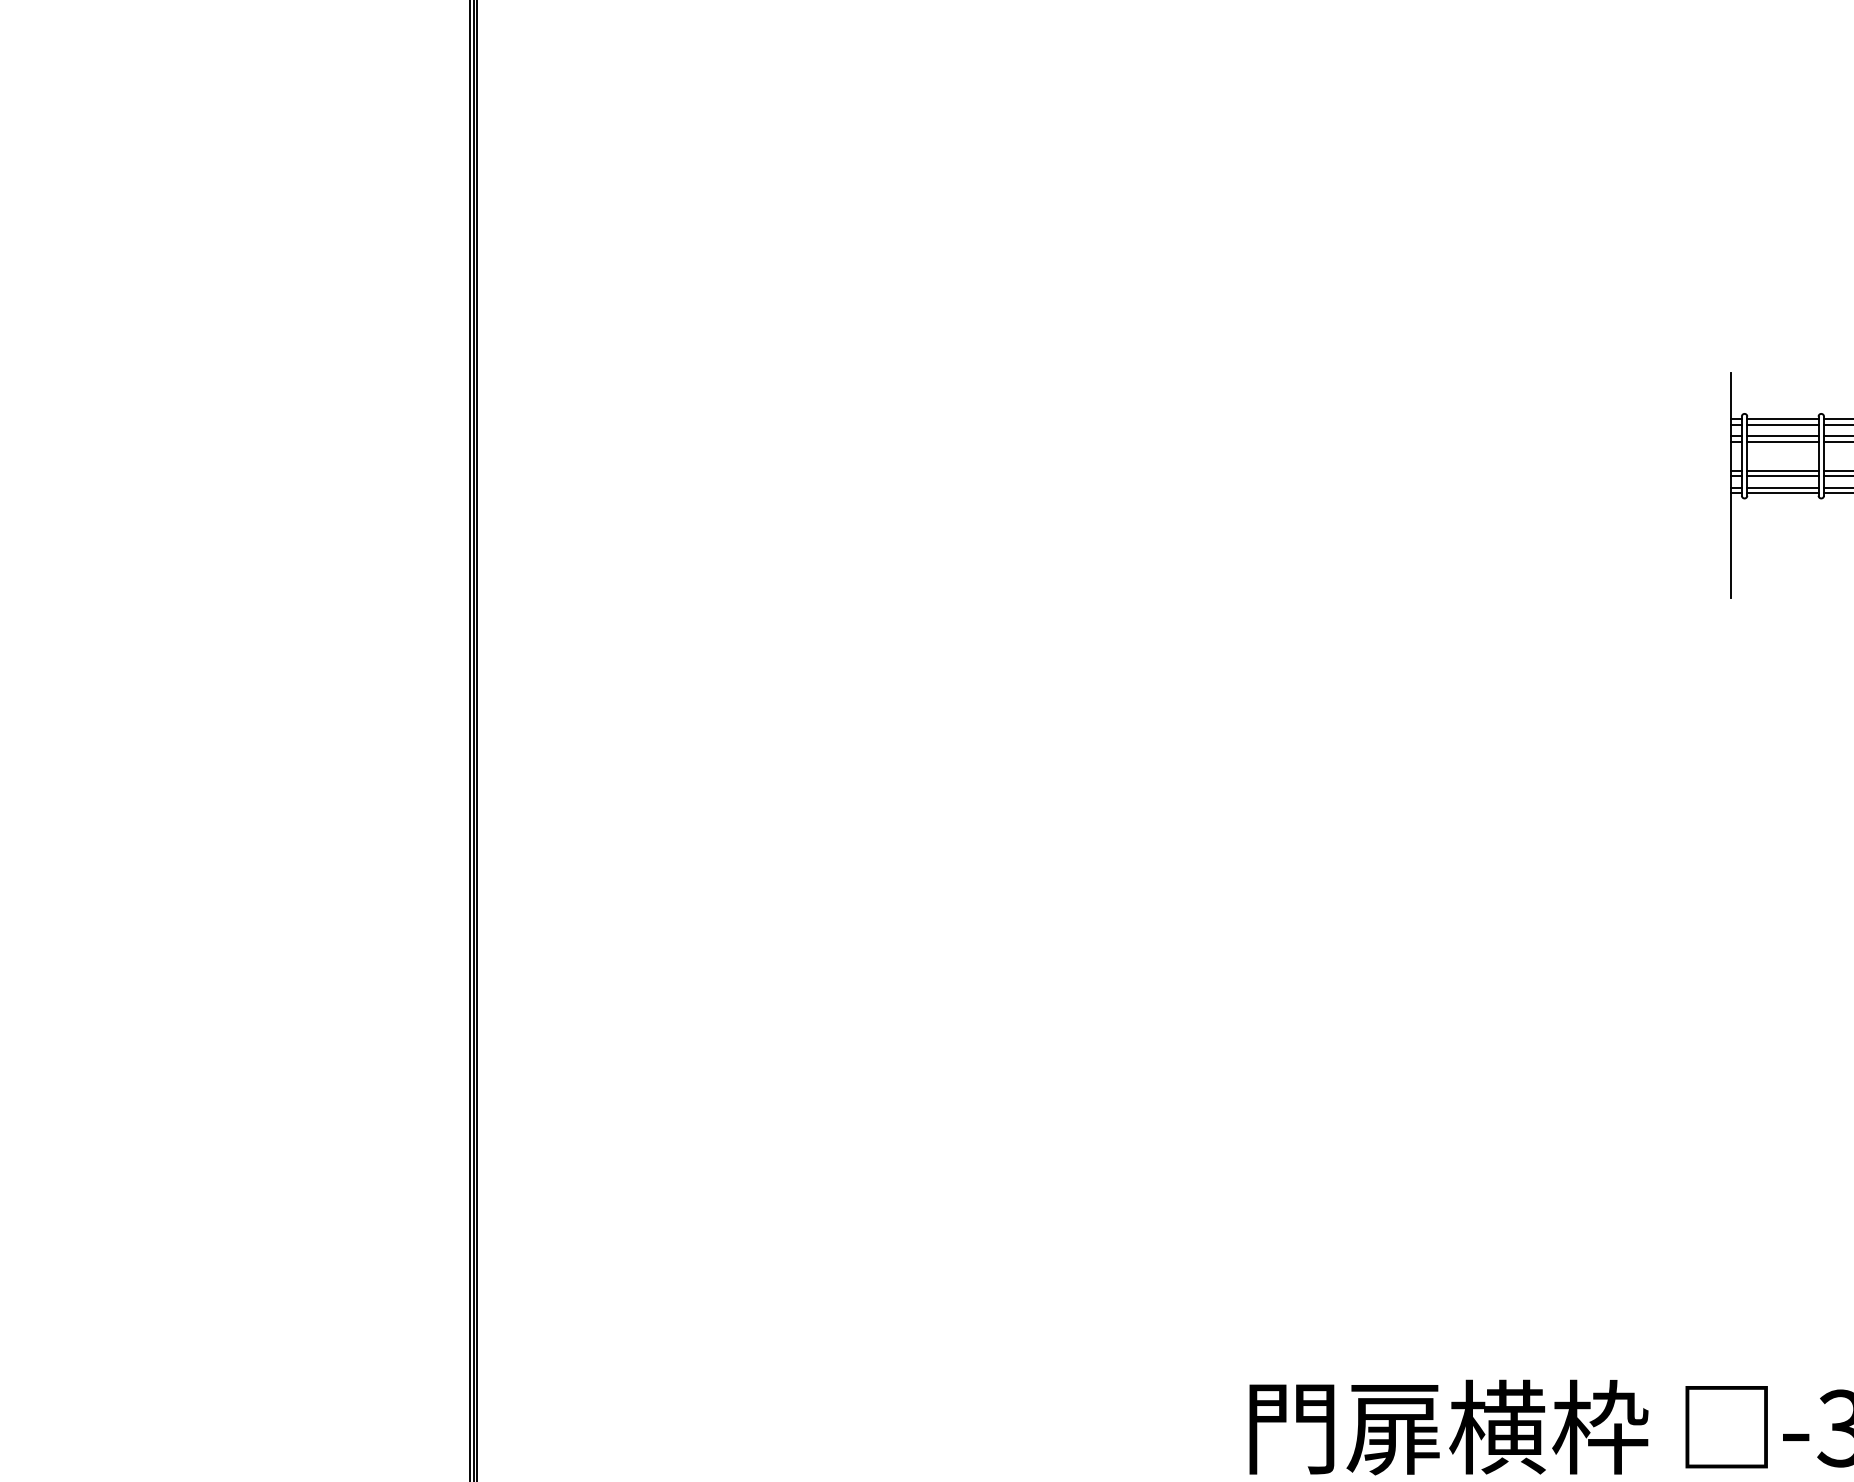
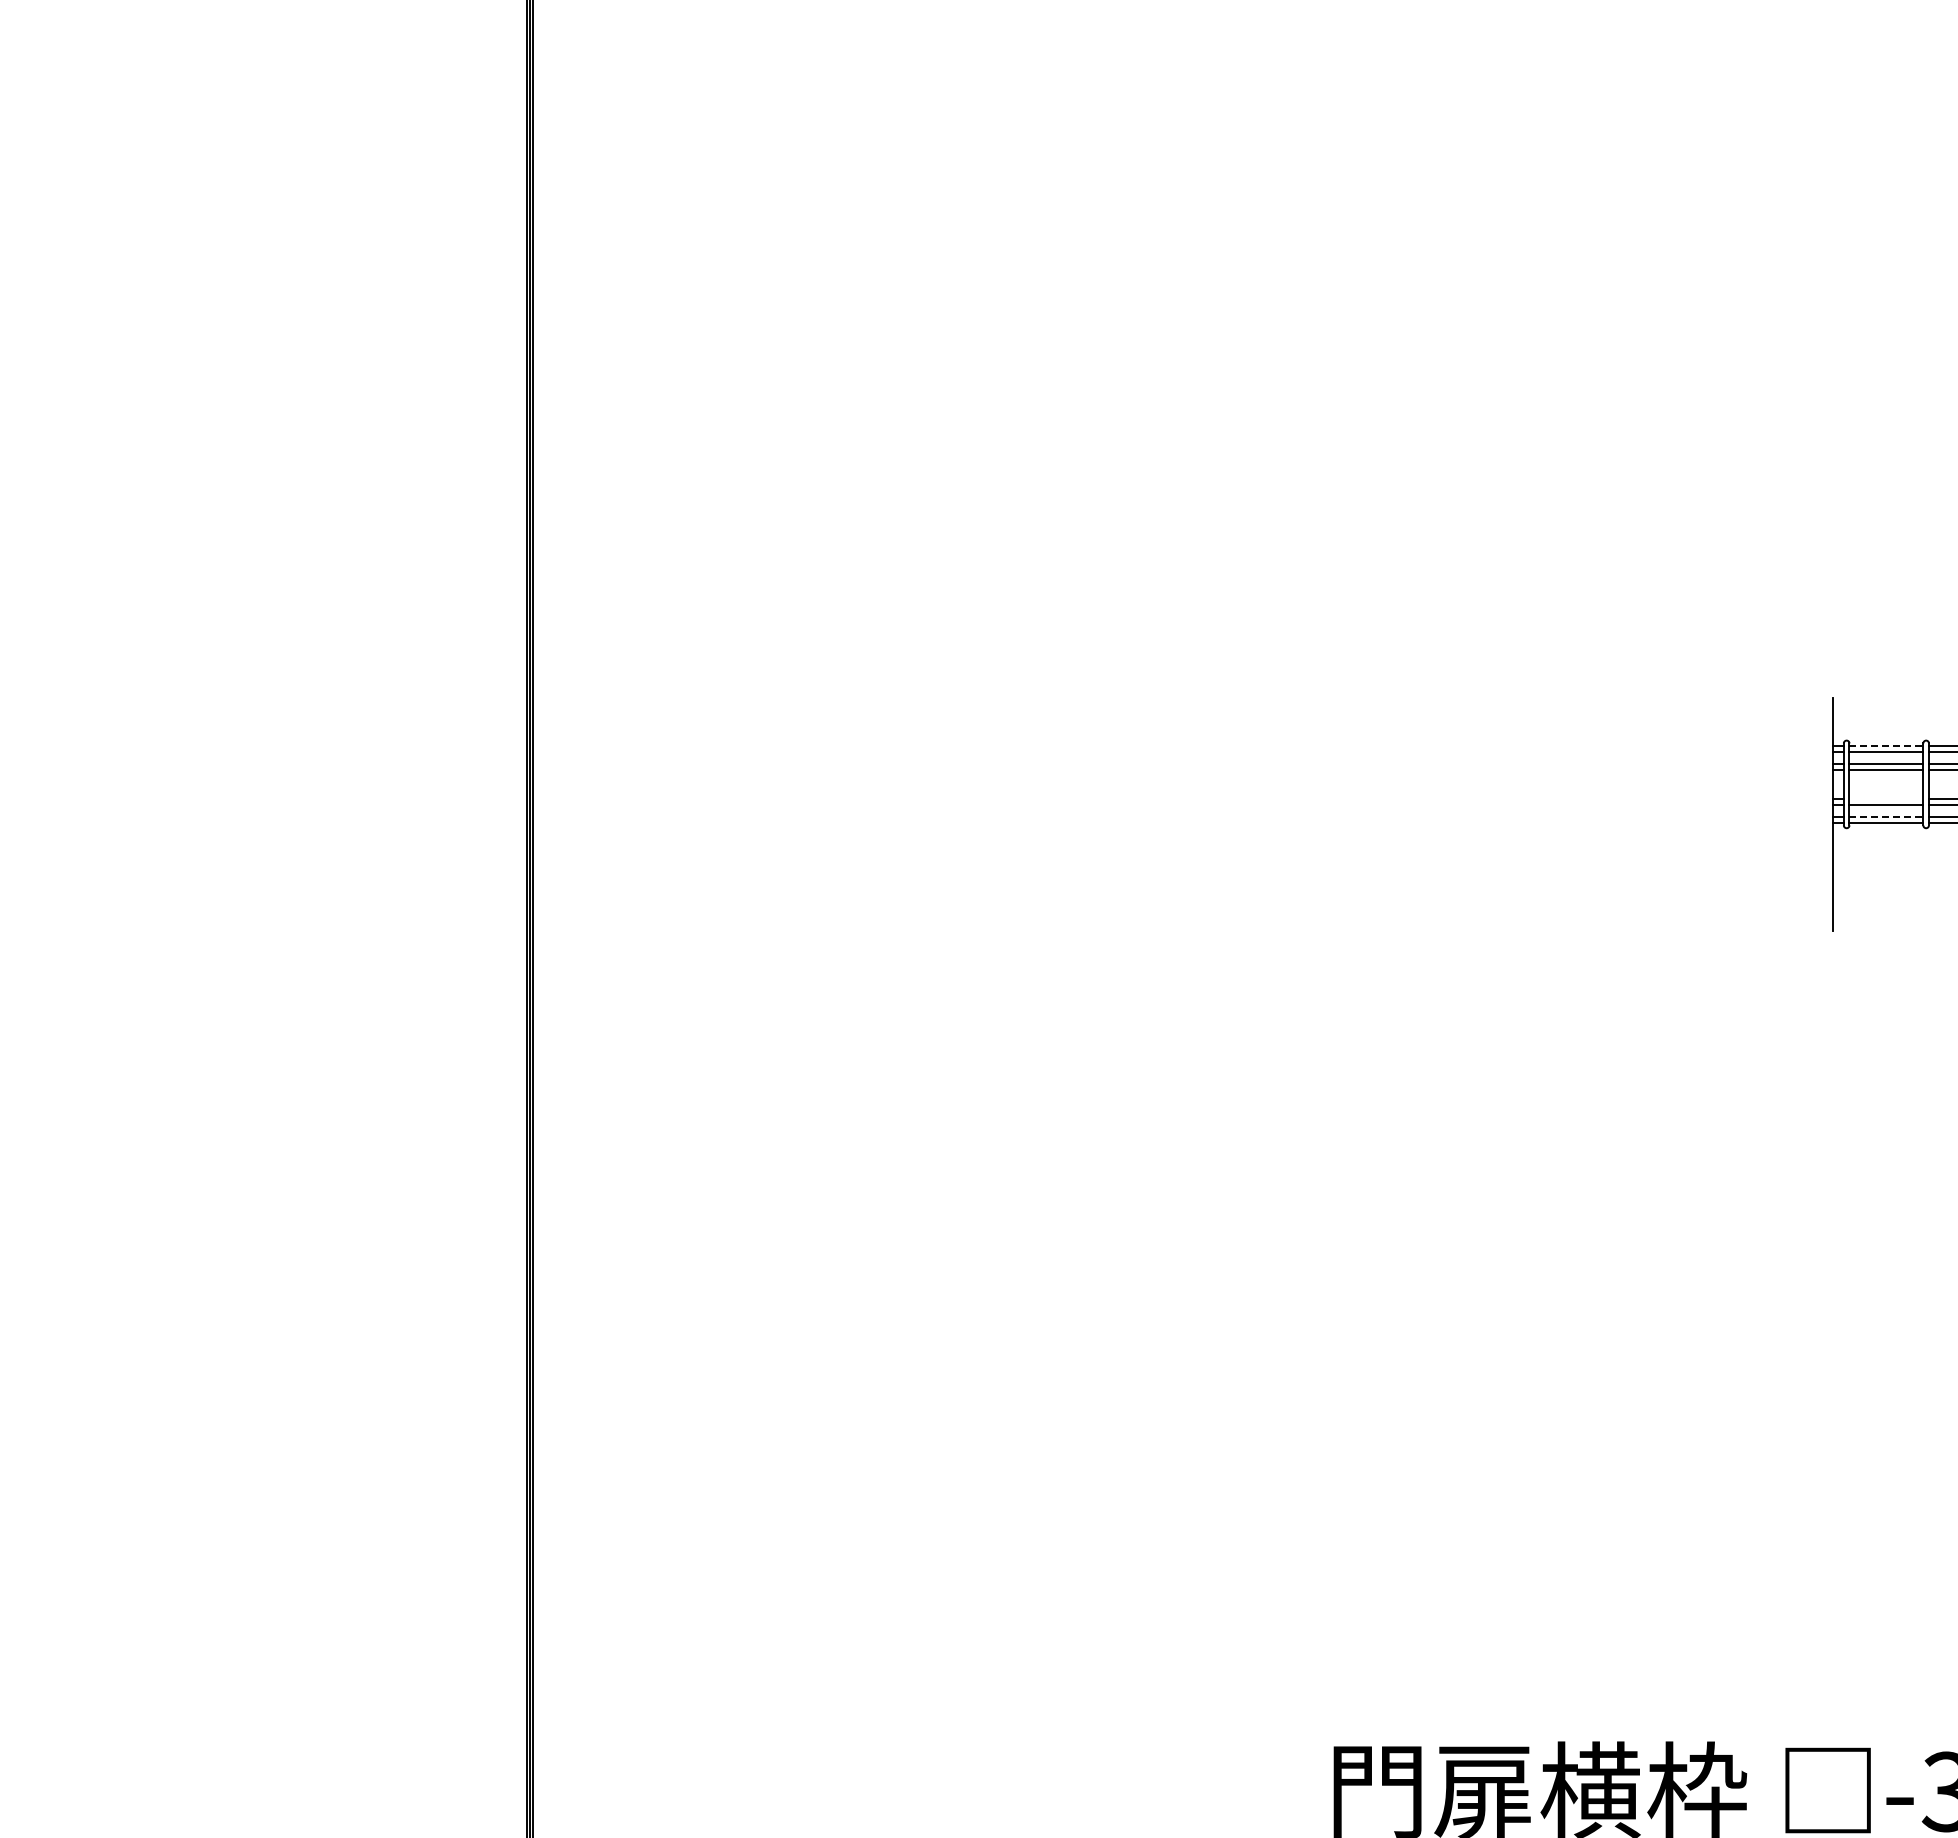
line: (1783, 419) -> (1886, 746), solid -> dashed
line: (1783, 470) -> (1886, 799), removed
line: (1783, 487) -> (1886, 816), solid -> dashed

